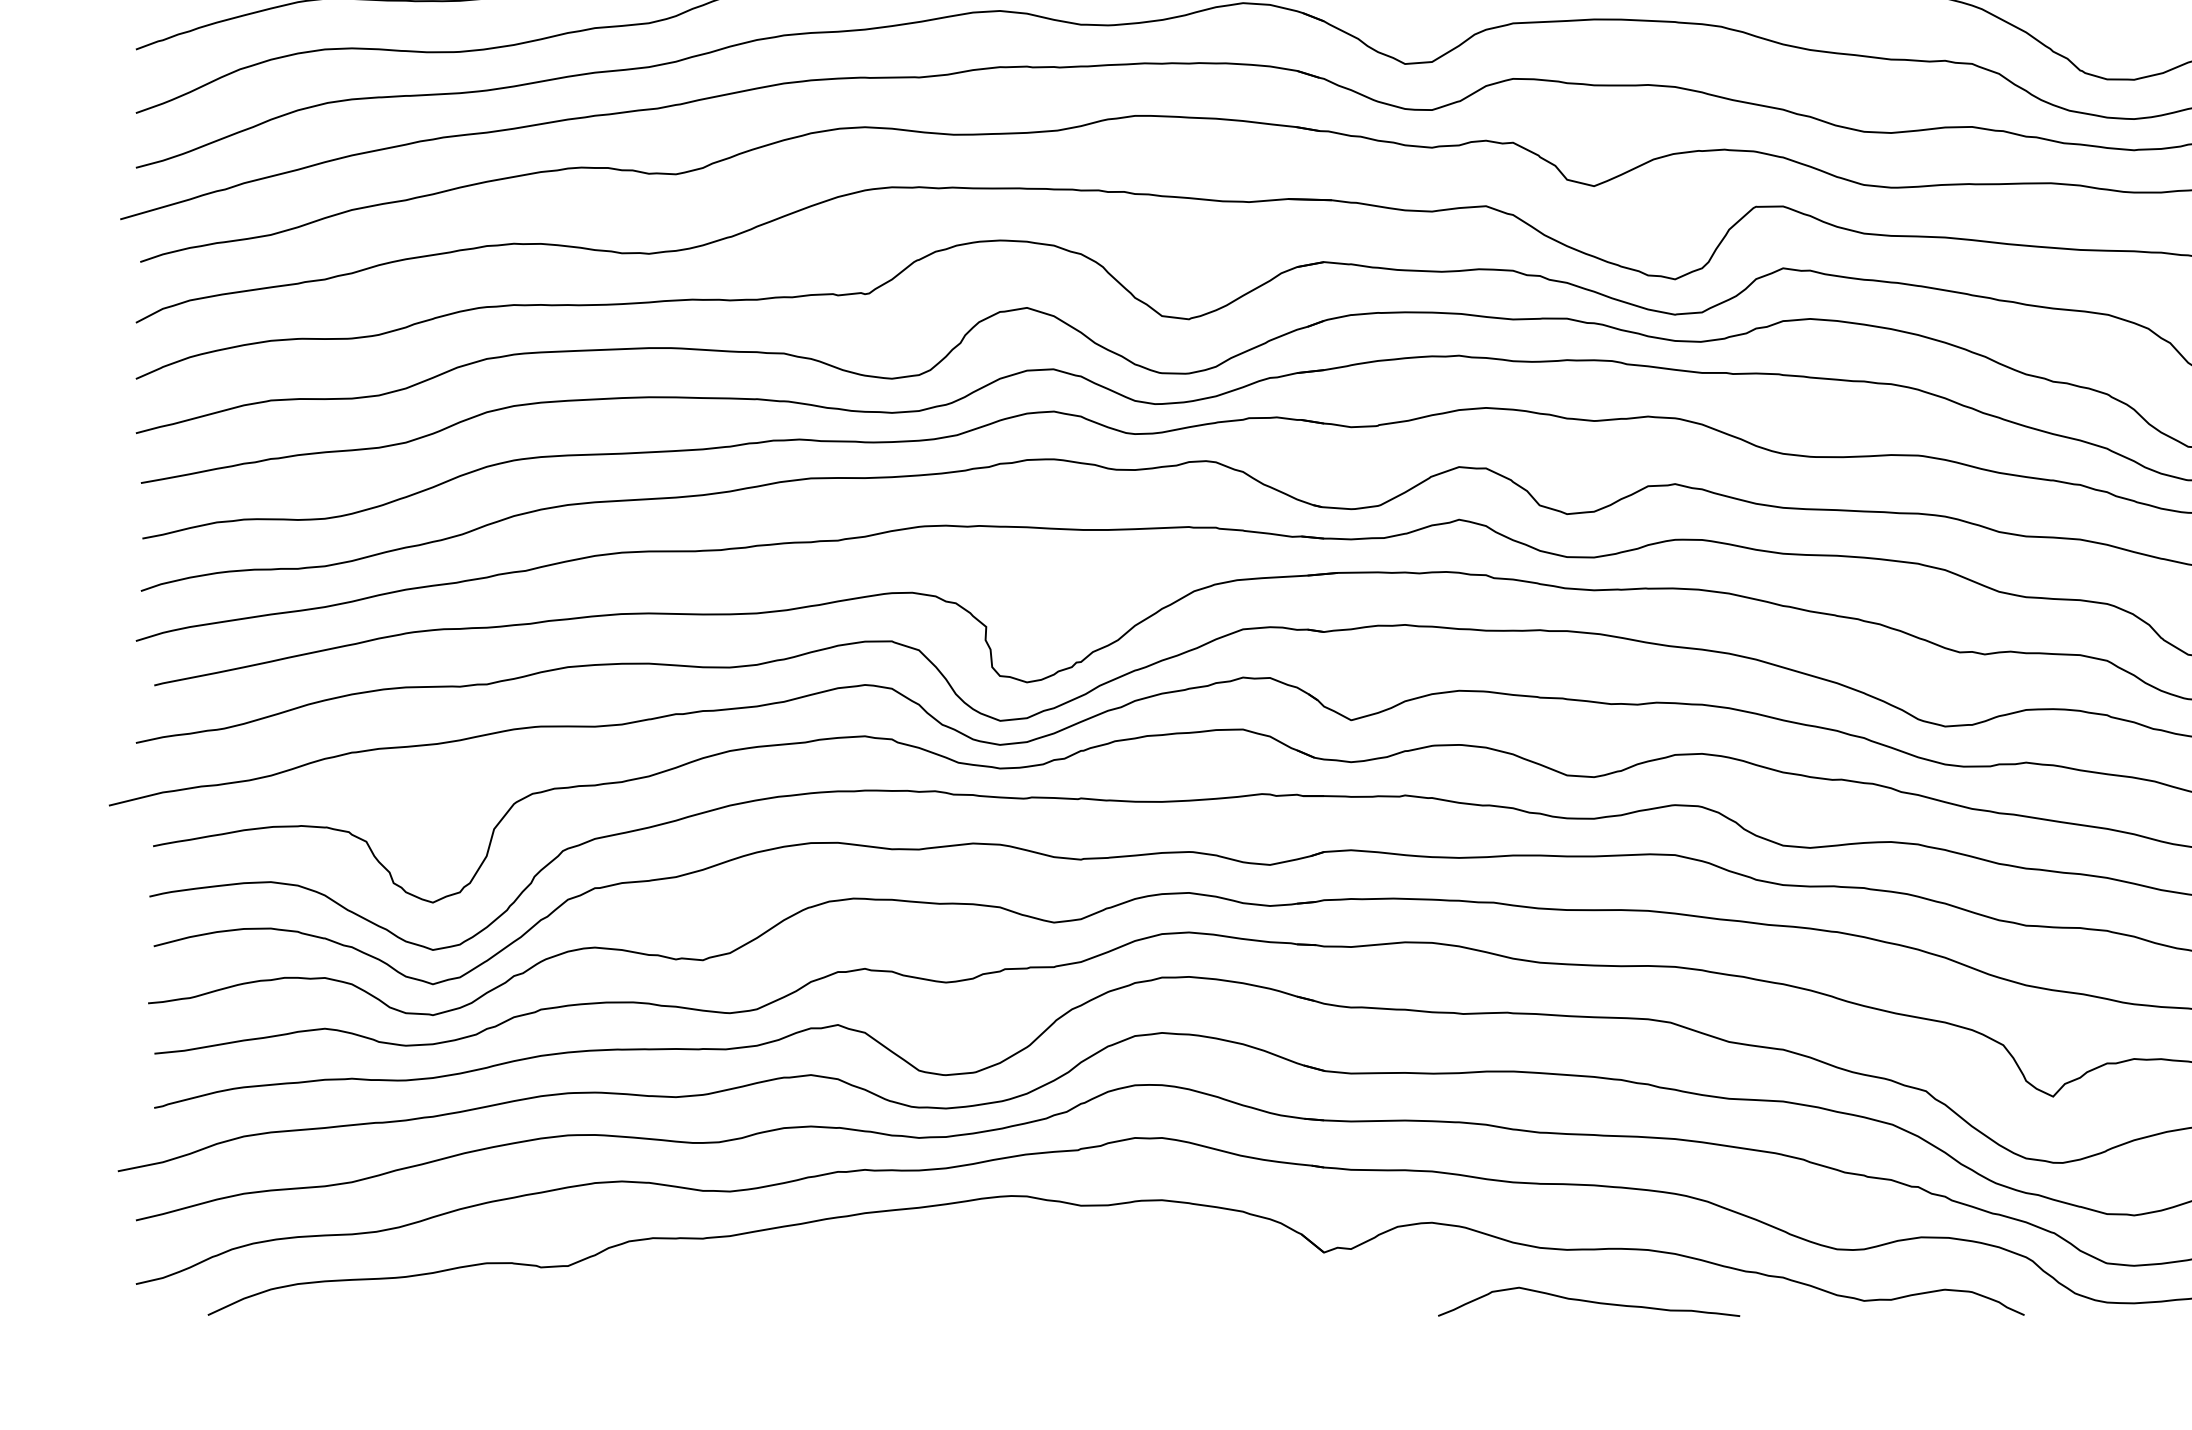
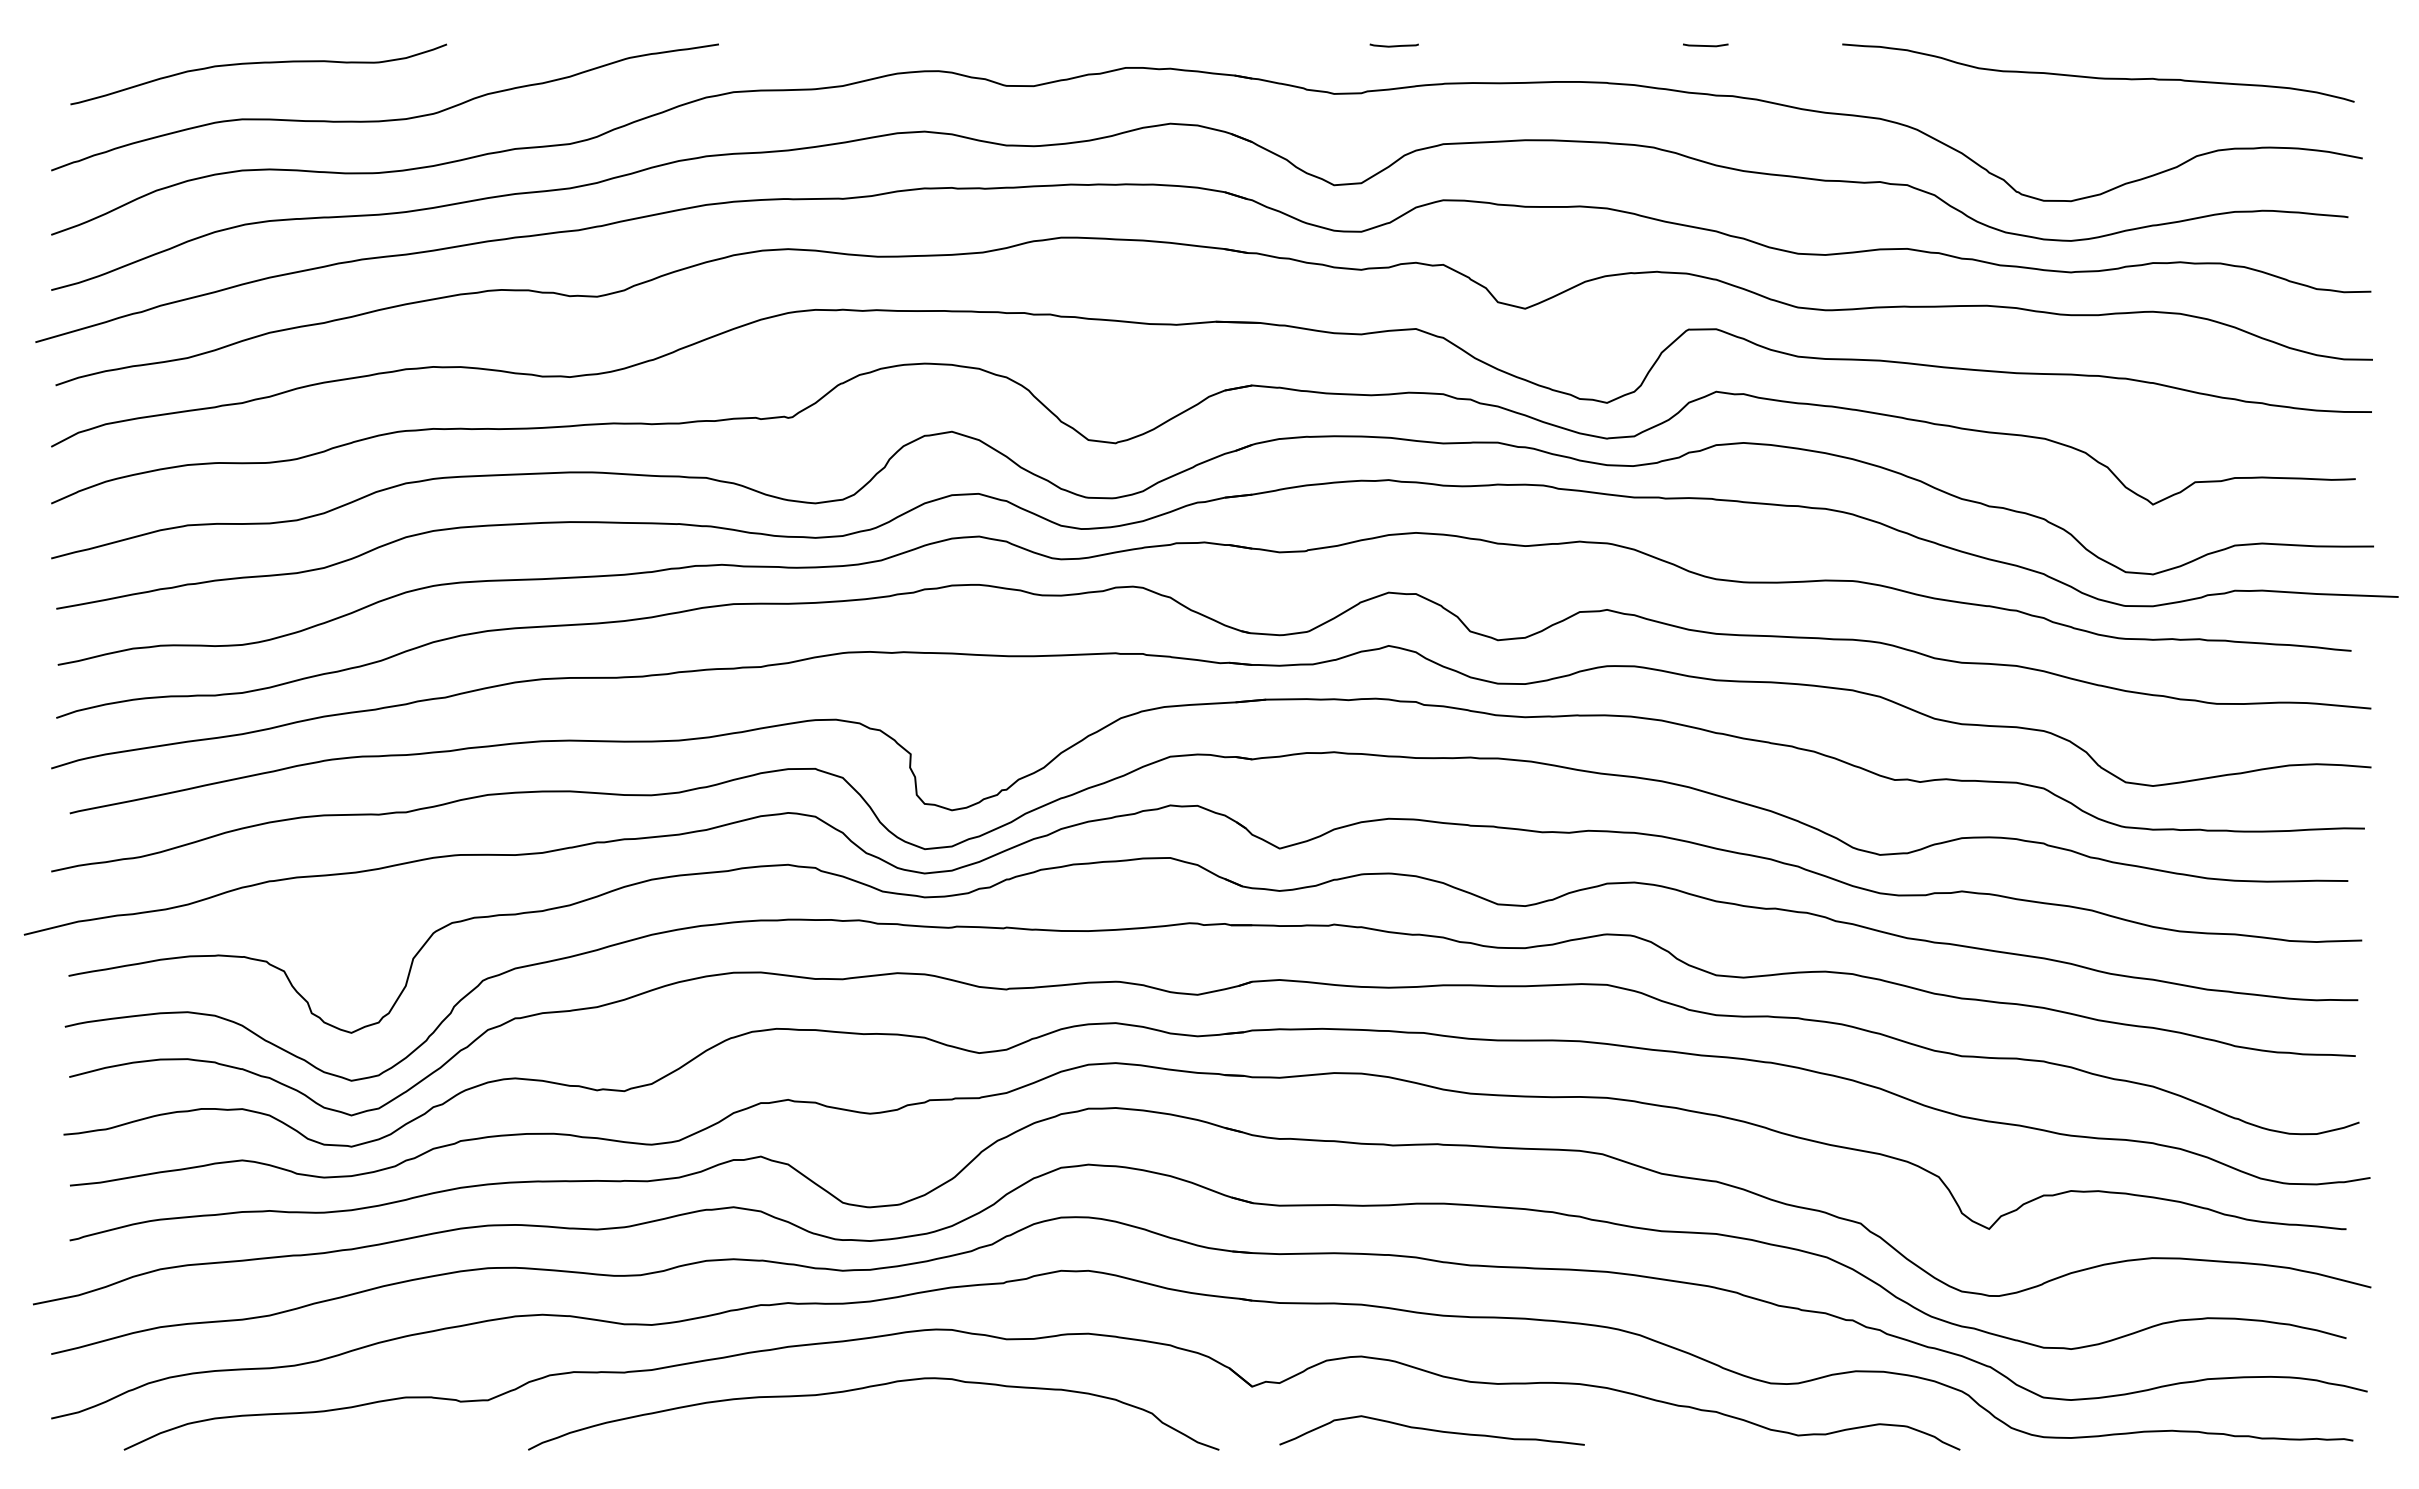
curve: (942, 1254) -> (866, 1388), added
curve: (1588, 1301) -> (1431, 1430), moved

